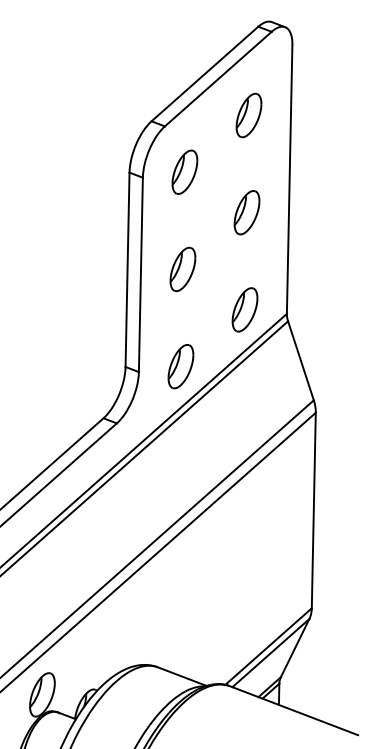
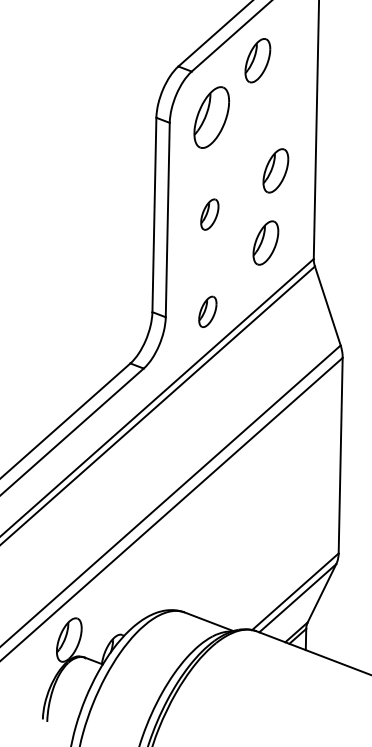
part: (248, 115) -> (257, 60), moved
part: (184, 171) -> (211, 116), size x1.4
part: (246, 212) -> (275, 170), moved
part: (182, 269) -> (209, 214), size x0.7
part: (244, 309) -> (265, 242), moved
part: (180, 366) -> (207, 311), size x0.7

